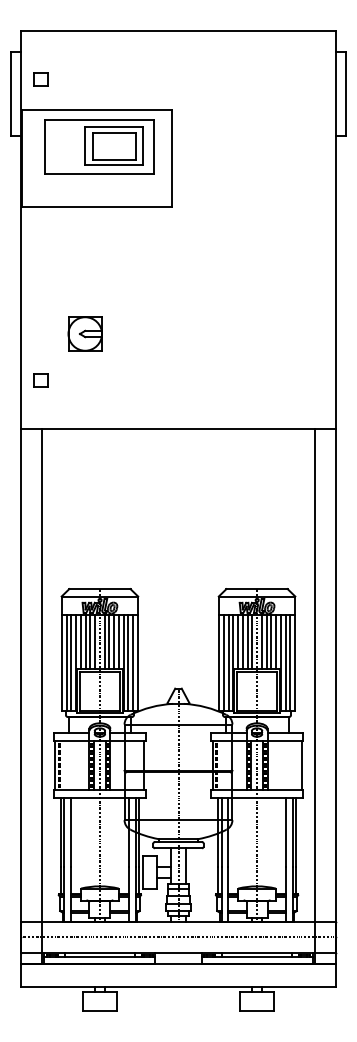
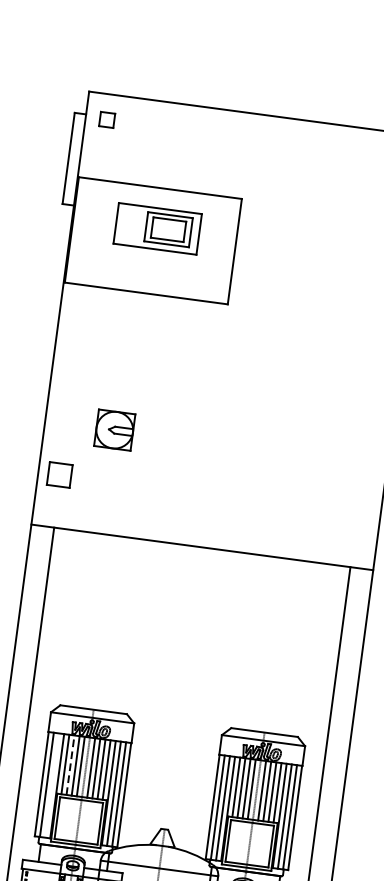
part: (40, 79) -> (106, 119), moved
part: (99, 146) -> (157, 228), size x0.7
part: (40, 380) -> (59, 474), size x1.6
line: (85, 641) -> (70, 764), solid -> dashed
line: (71, 662) -> (52, 785), removed

